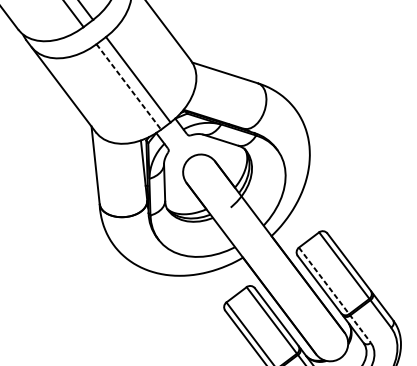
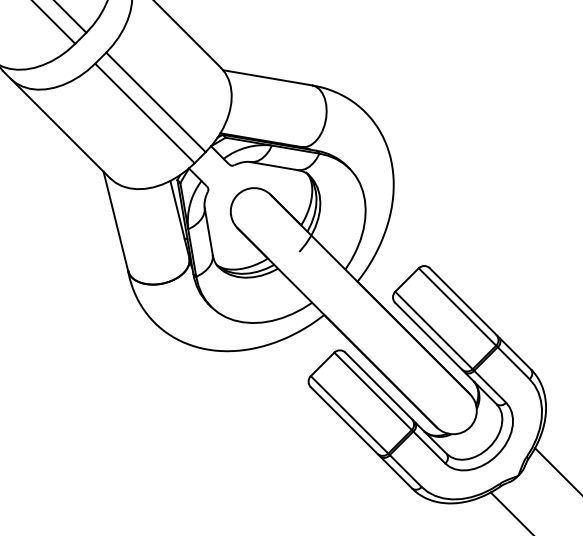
line: (129, 87) -> (145, 113), dashed -> solid
line: (334, 295) -> (450, 347), dashed -> solid

